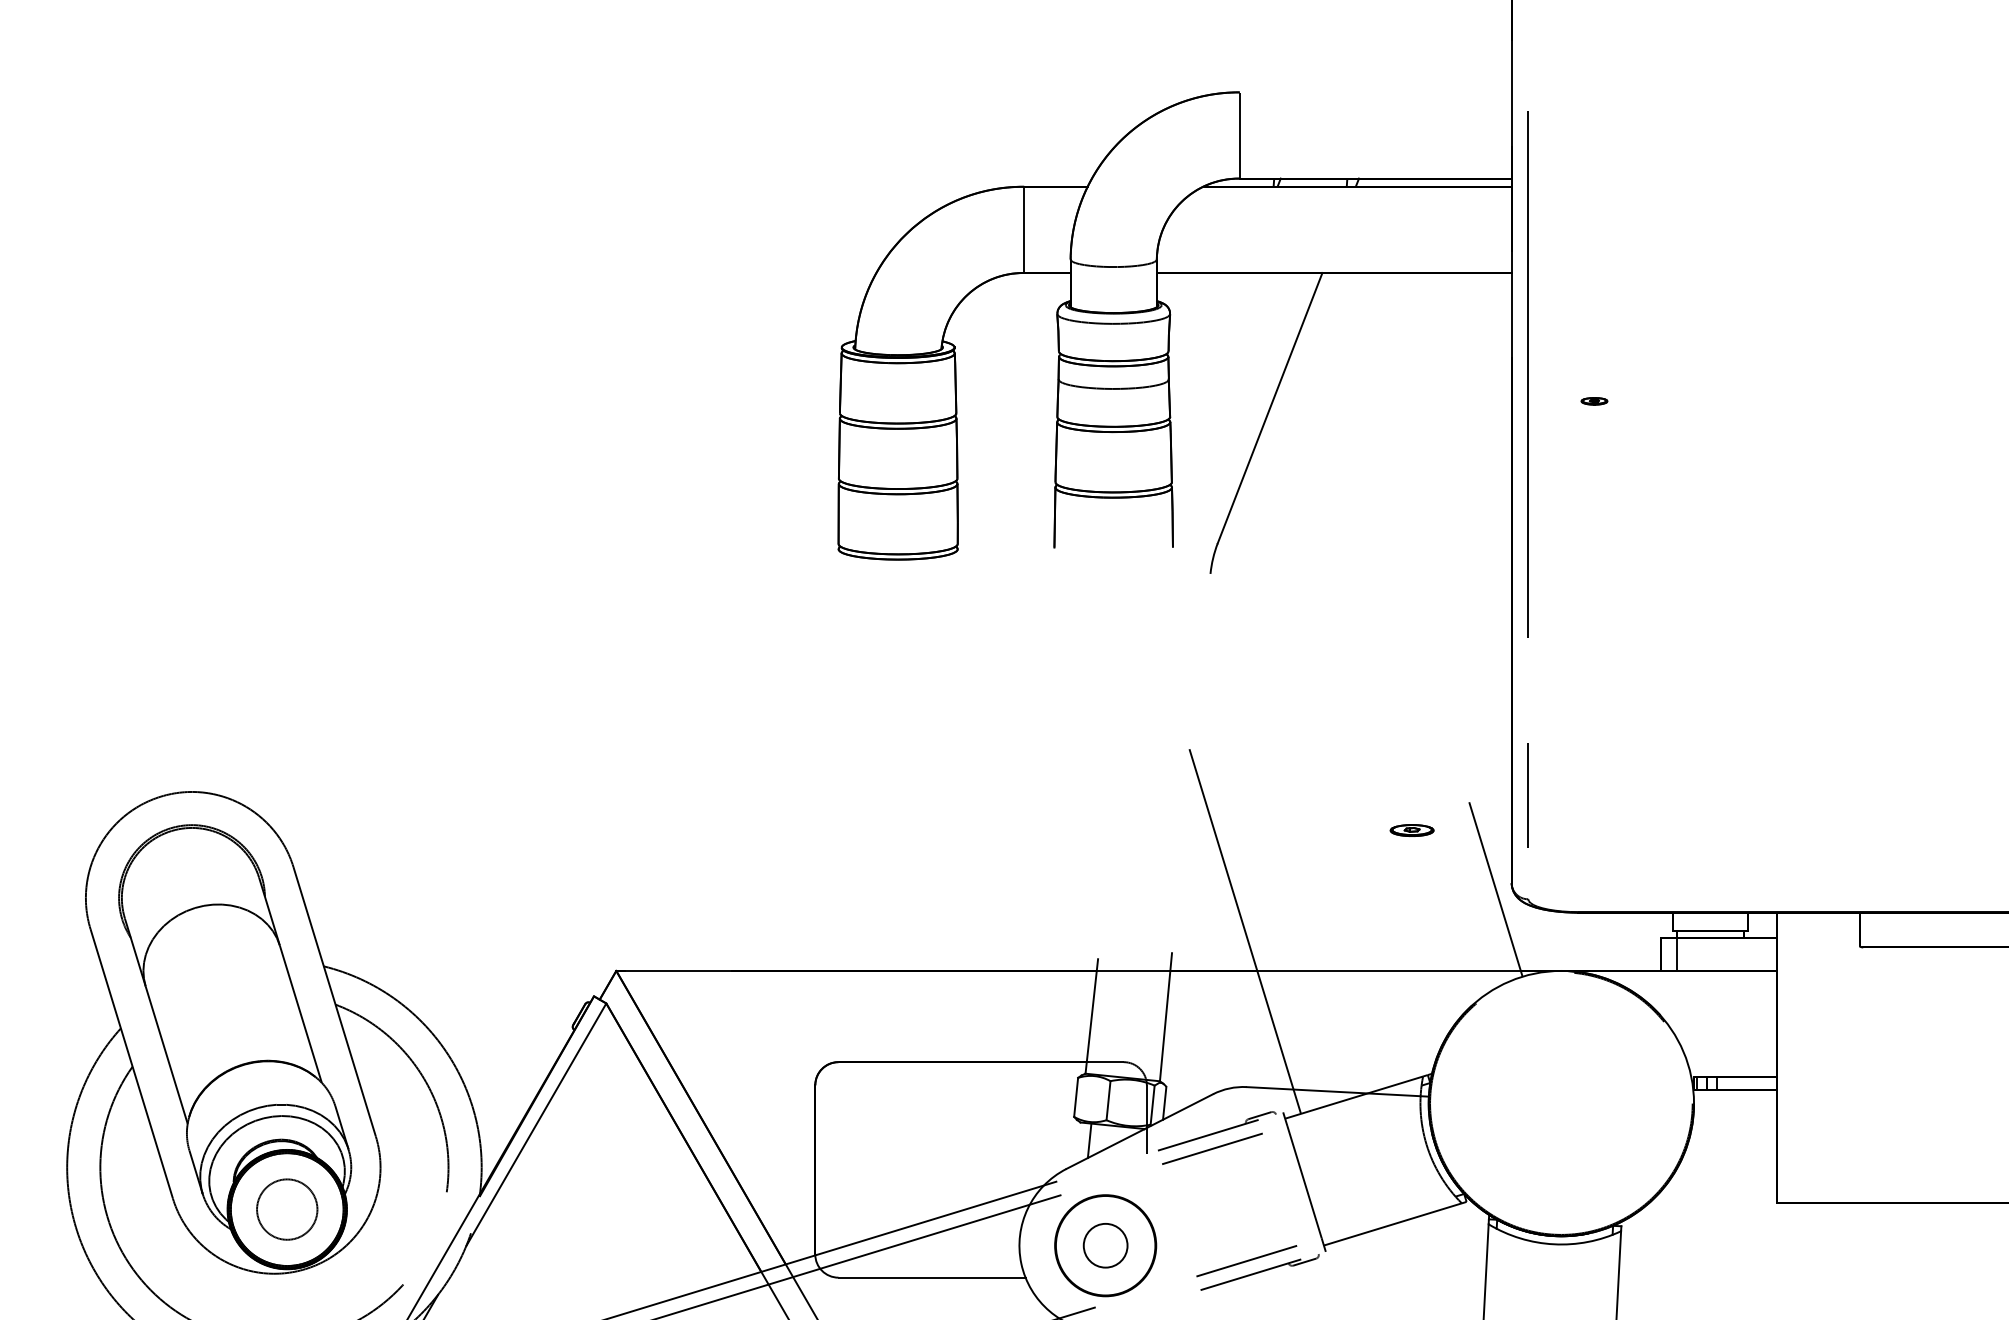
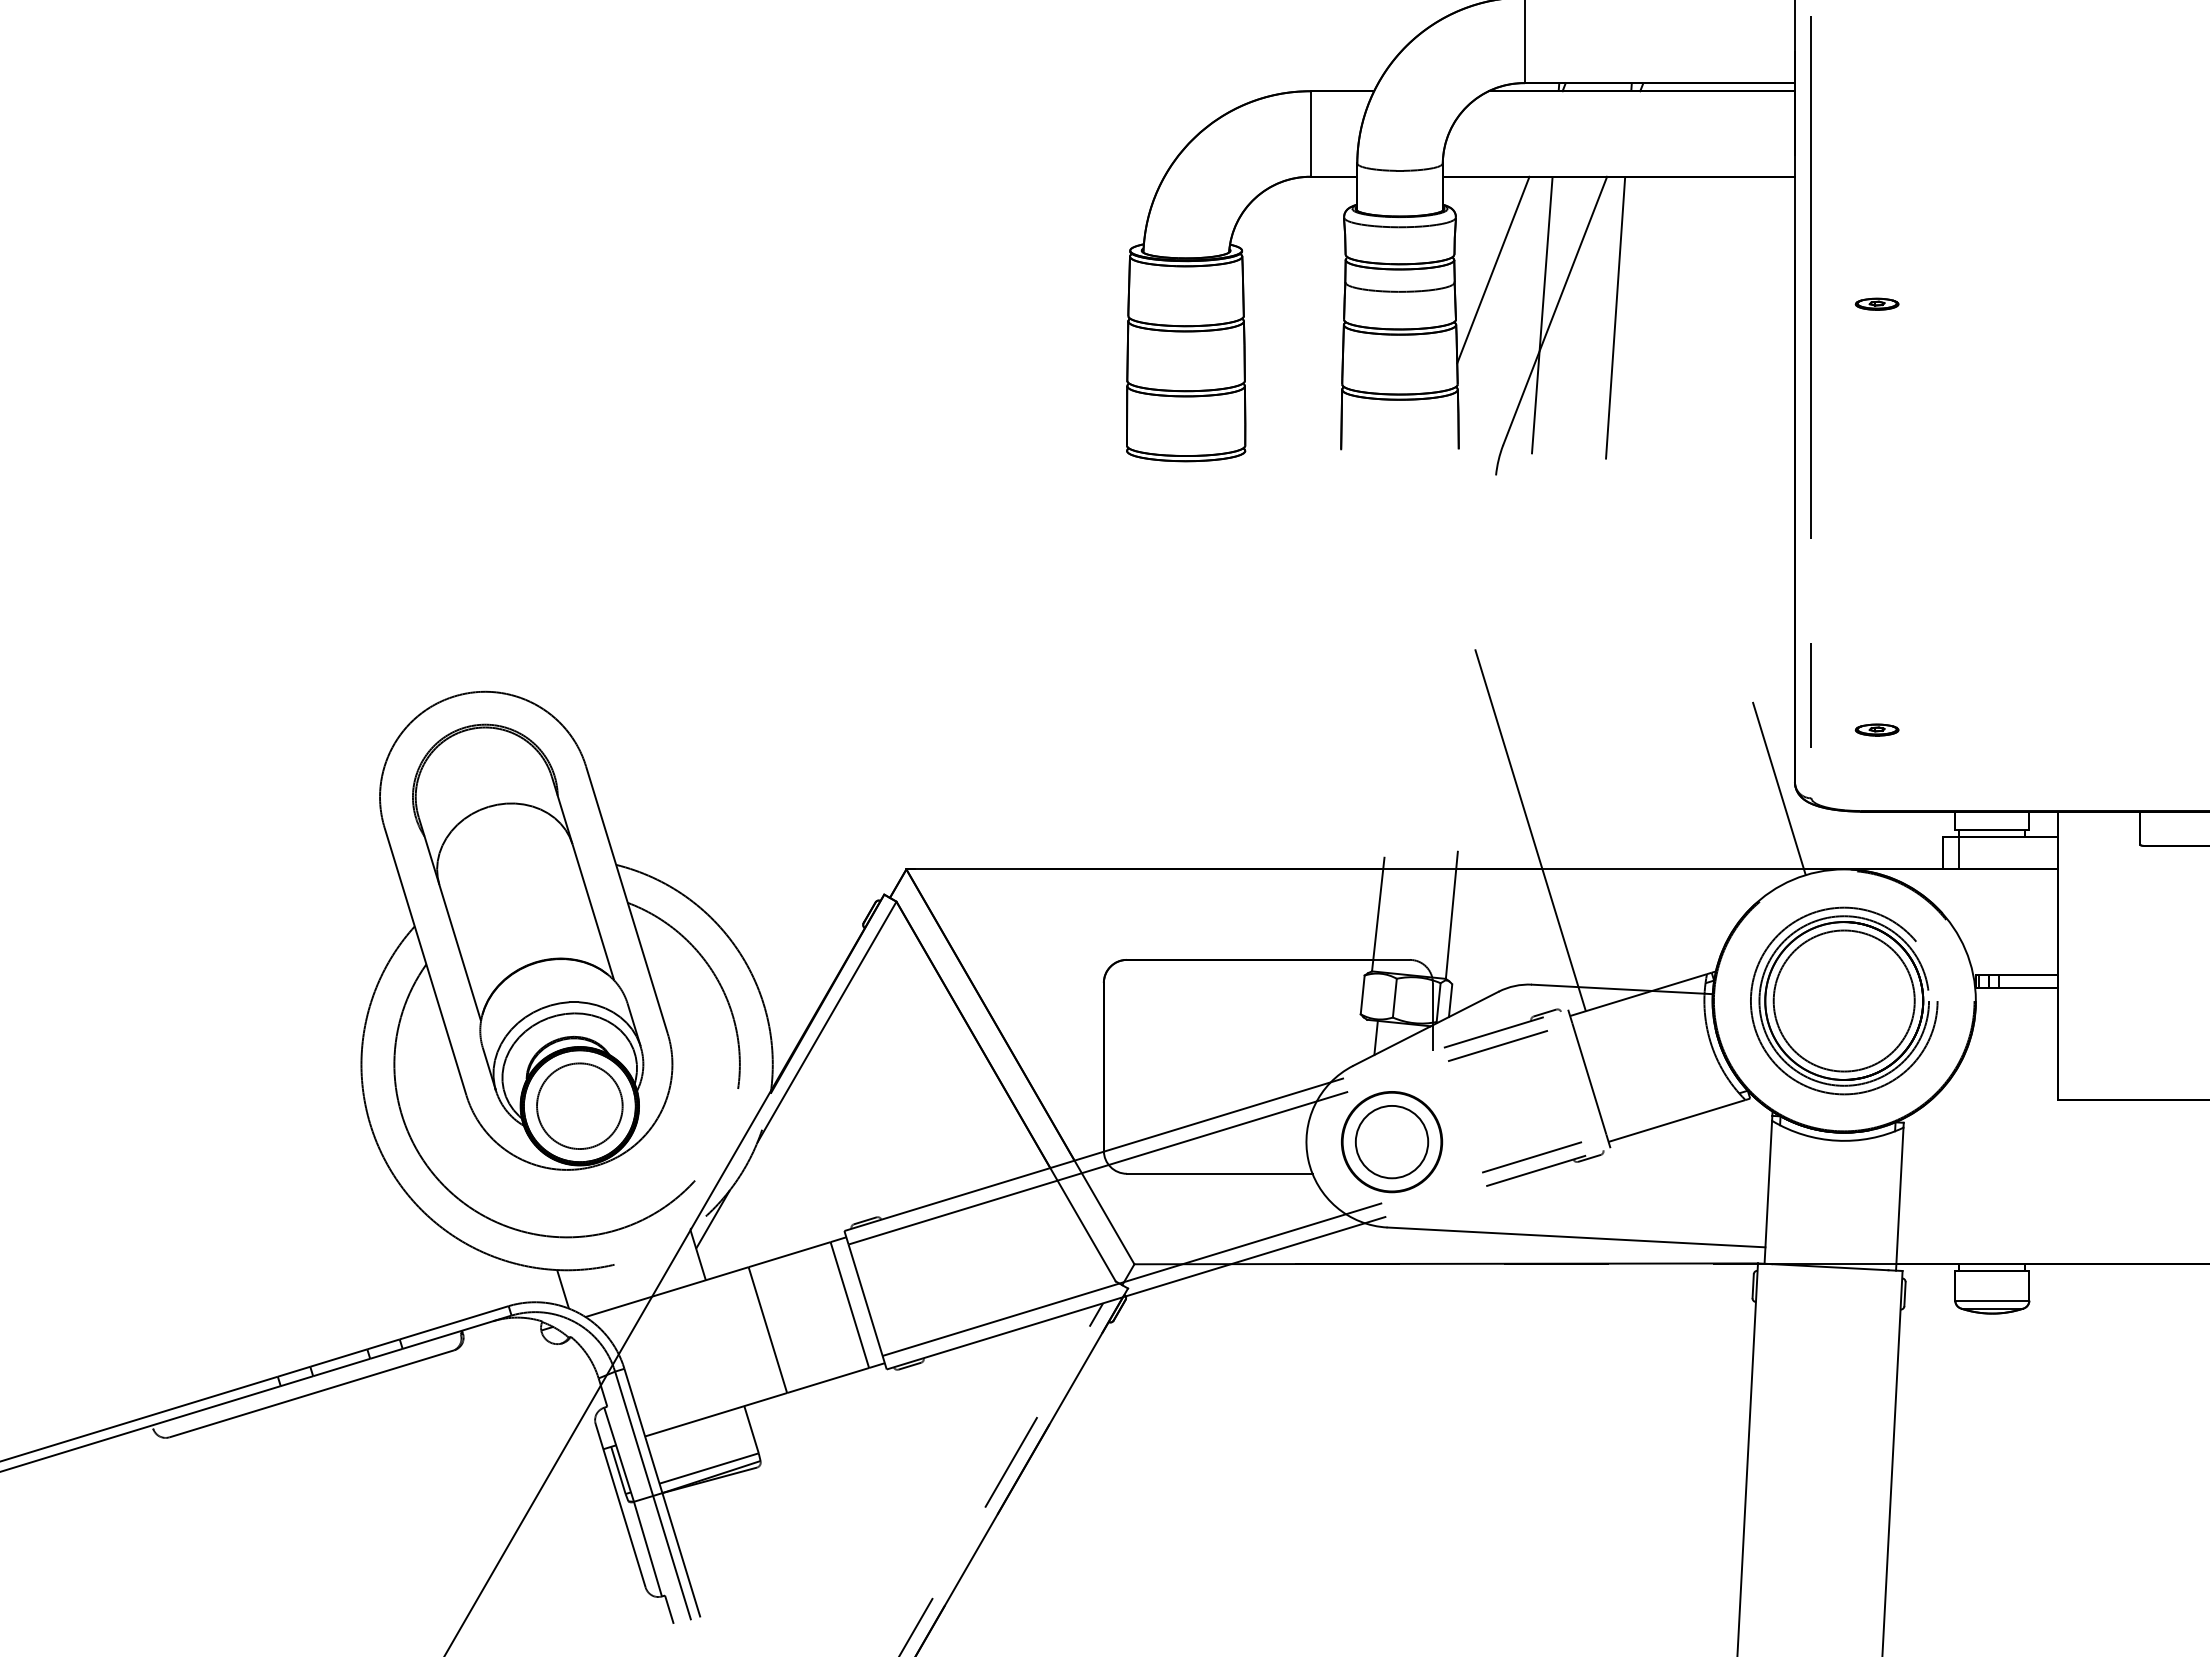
line: (1207, 366) -> (1493, 269), added
part: (1593, 400) -> (1876, 303), size x1.67
line: (1256, 412) -> (1541, 315), added
line: (1330, 414) -> (1615, 317), added
part: (1411, 829) -> (1876, 729), moved
part: (1561, 1103) -> (1844, 1000), added
circle: (286, 1209) -> (579, 1106), size x1.43
circle: (1105, 1245) -> (1391, 1141), size x1.67

